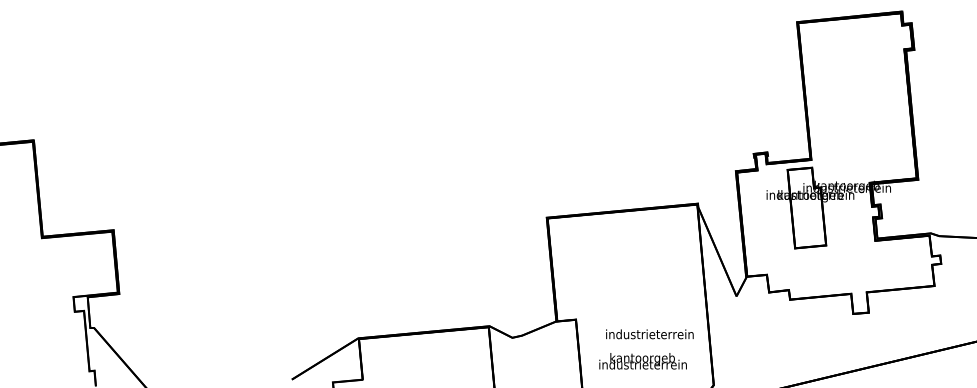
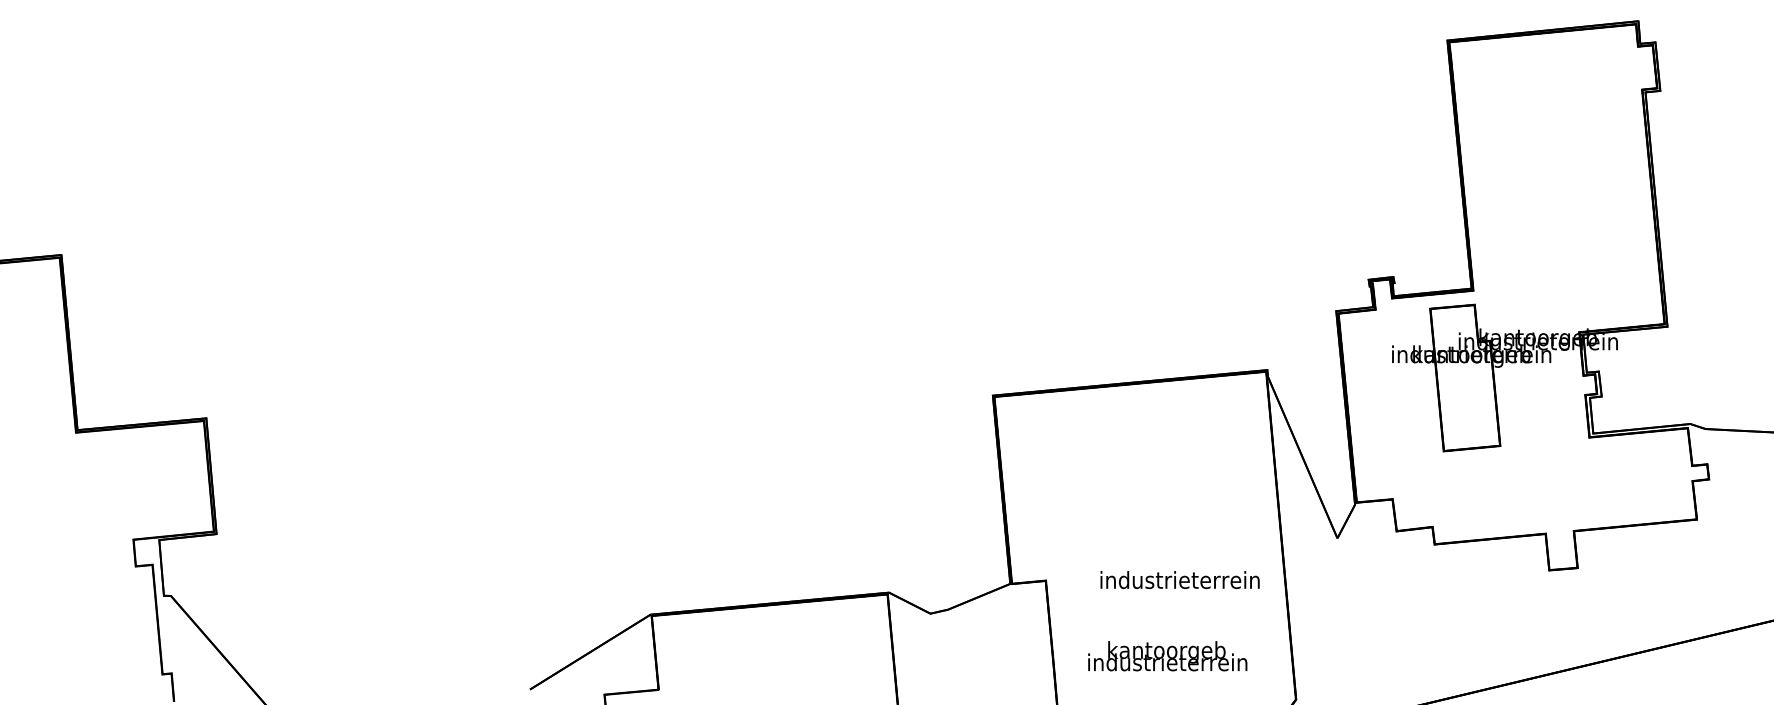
text: (649, 334) -> (1179, 580), moved

